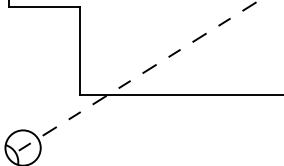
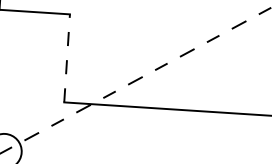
line: (79, 50) -> (66, 57), solid -> dashed

